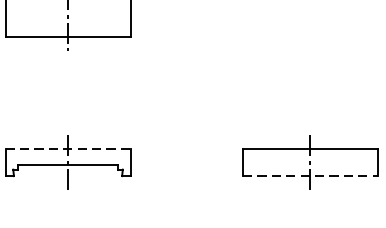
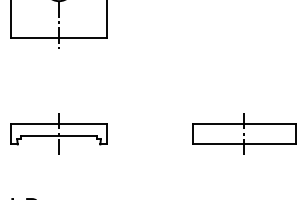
line: (68, 150) -> (59, 124), dashed -> solid
line: (310, 176) -> (244, 144), dashed -> solid

